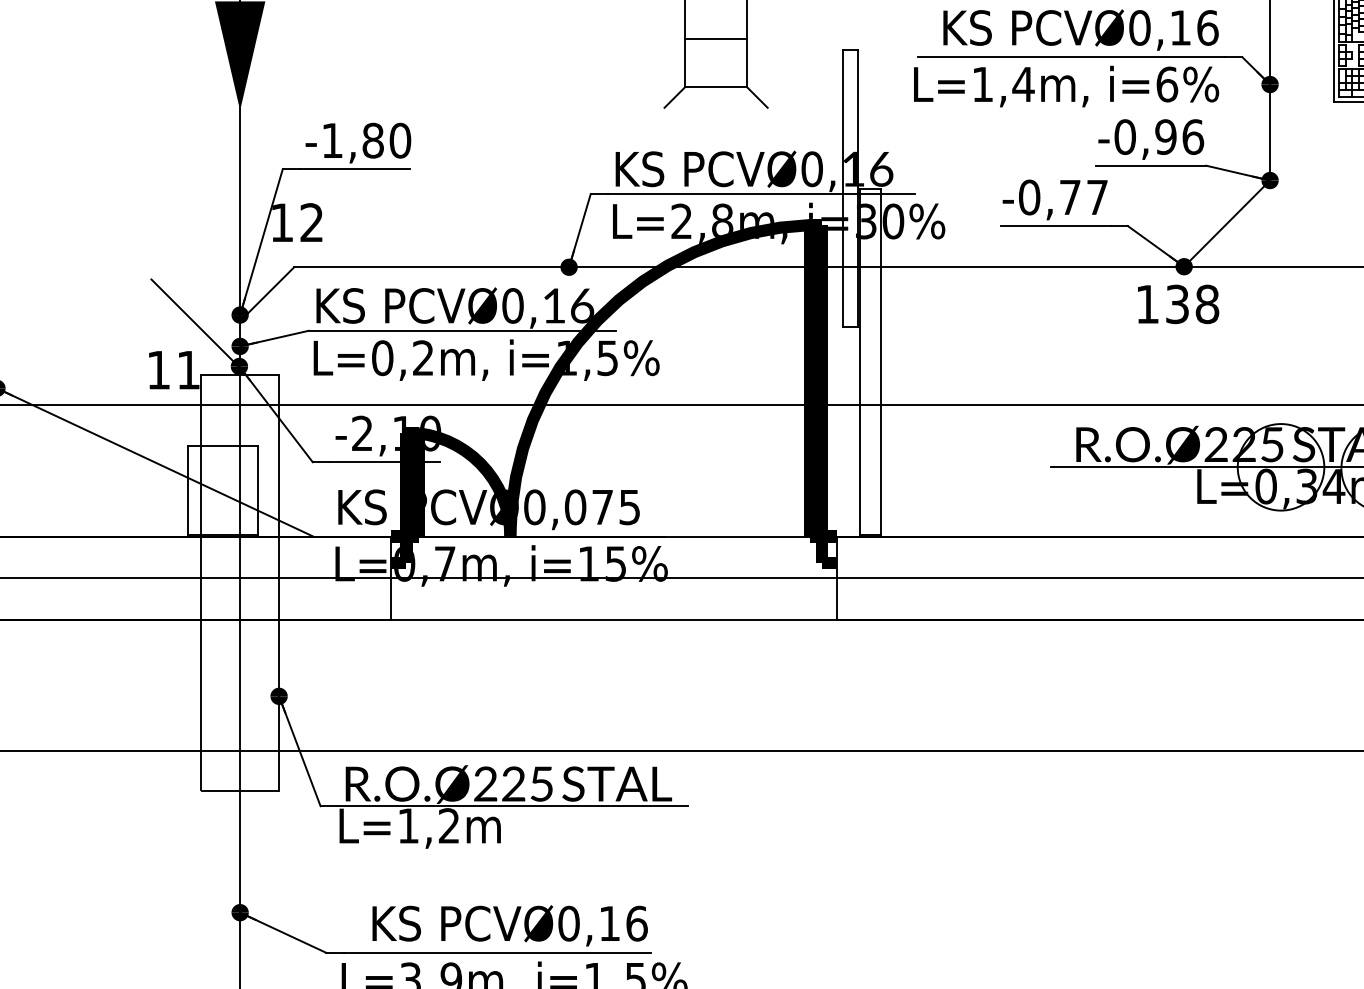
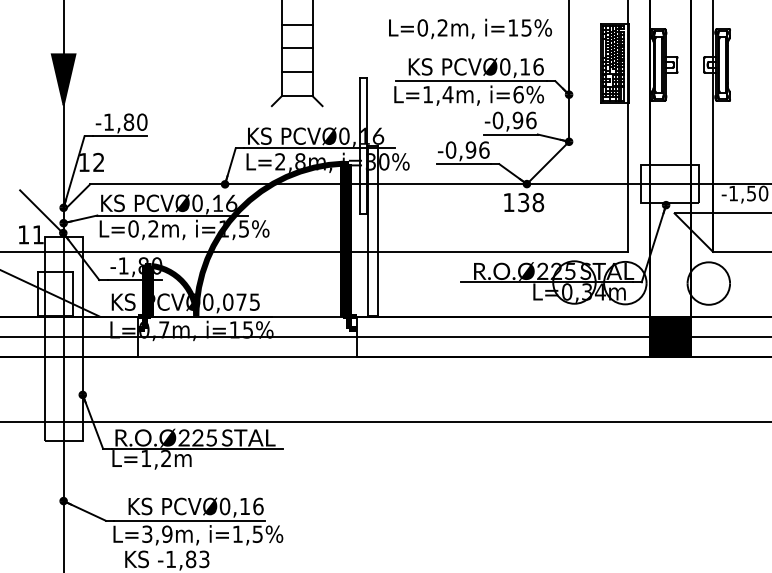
text: (1083, 196) -> (477, 149), -0,77 -> -0,96
text: (382, 432) -> (133, 265), -2,10 -> -1,80

